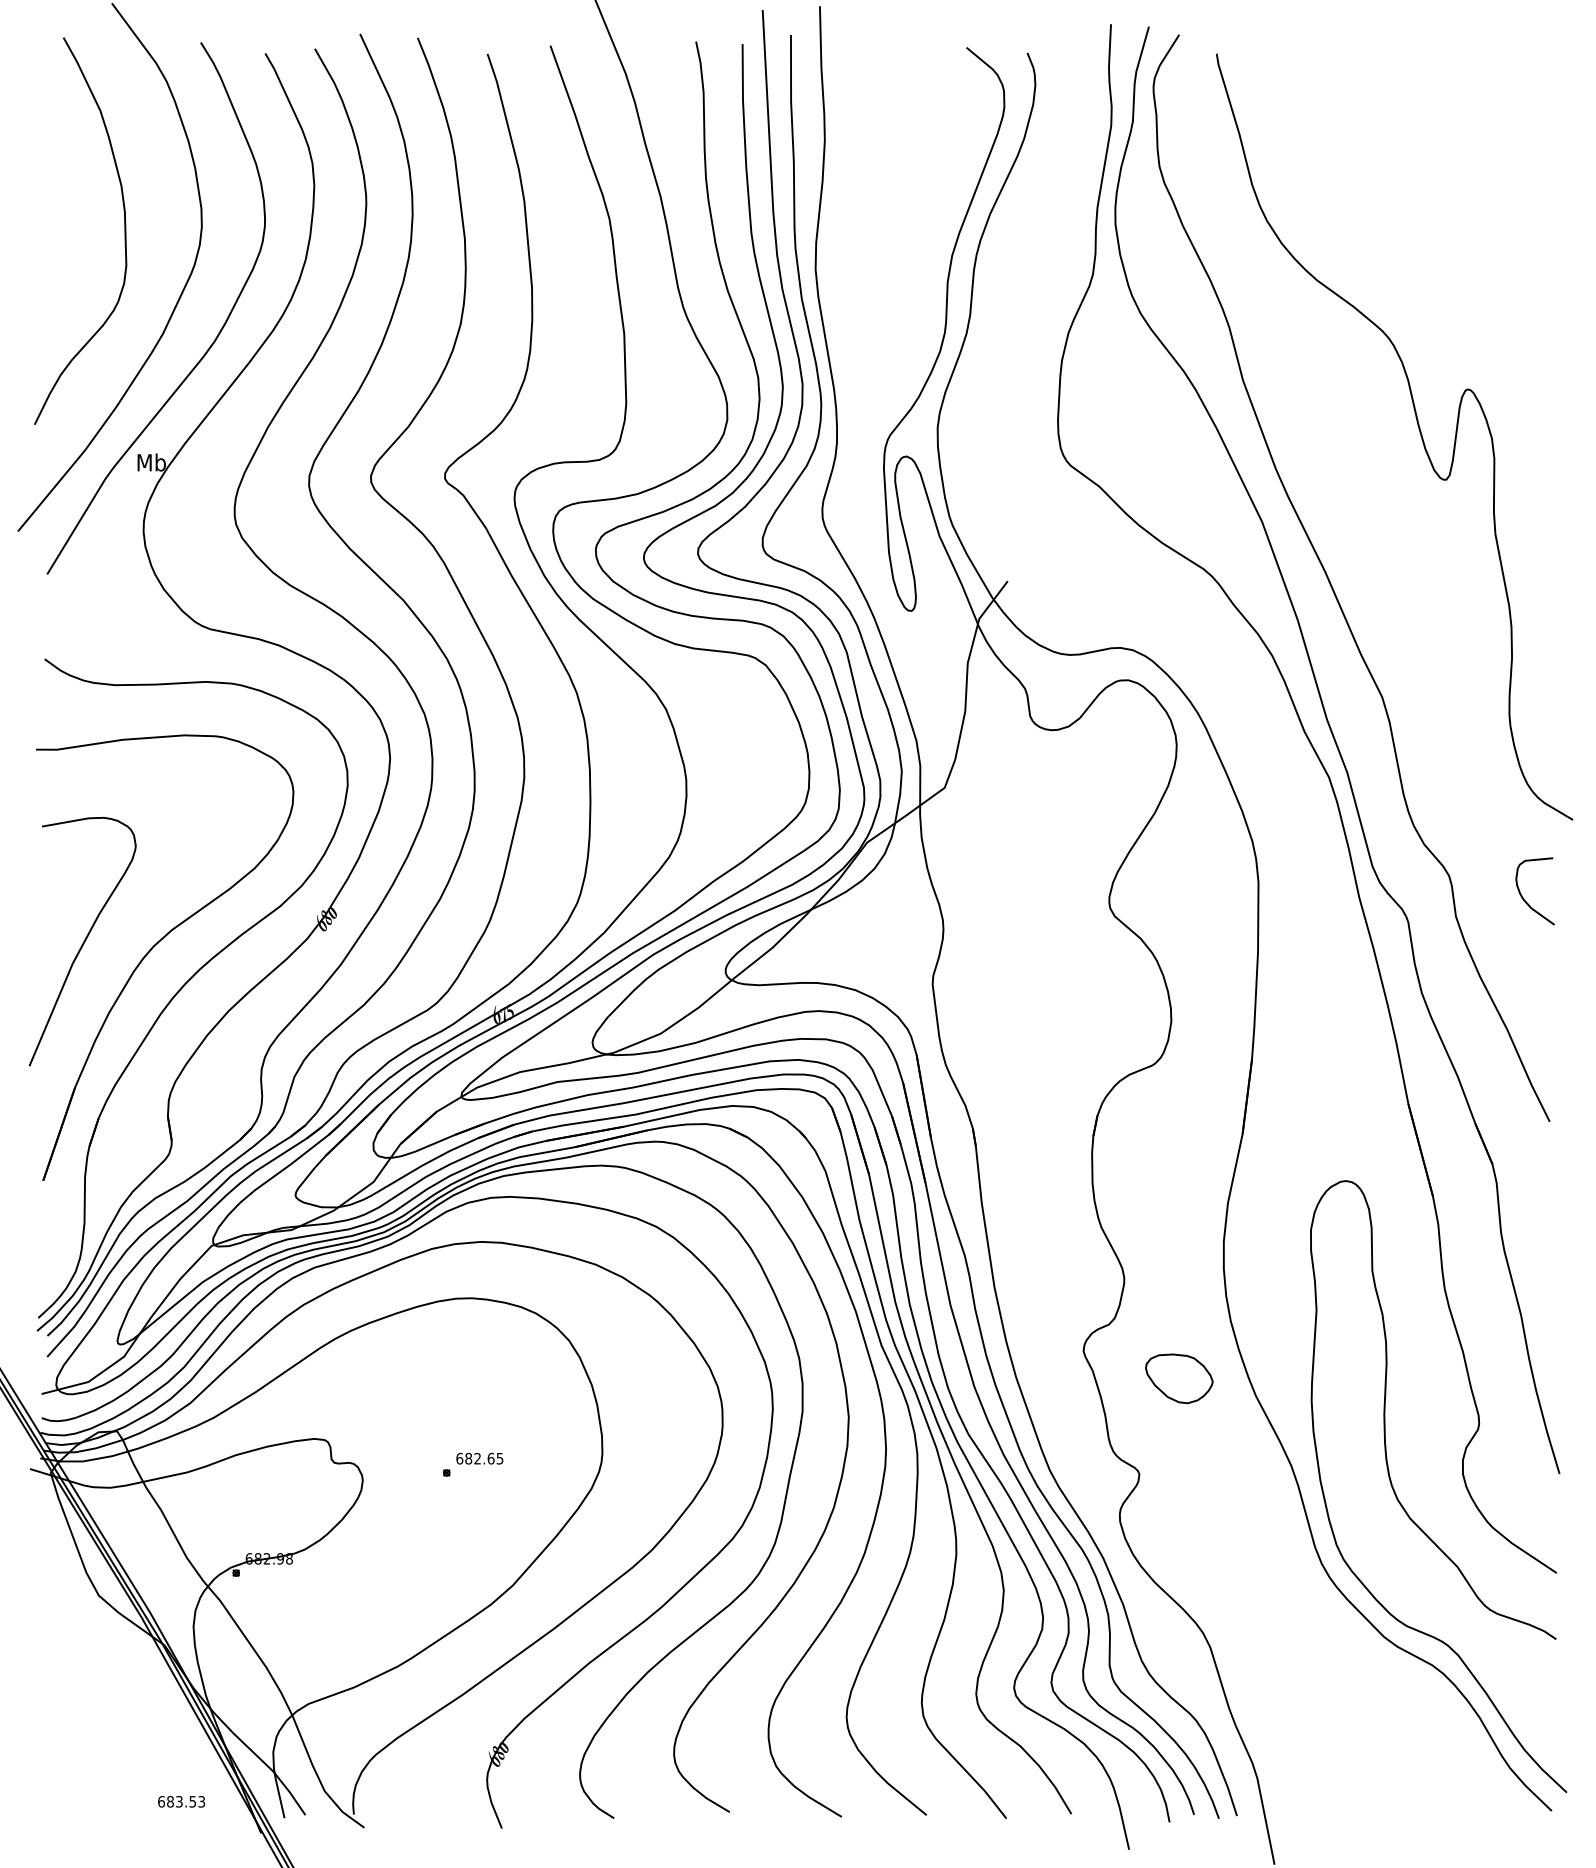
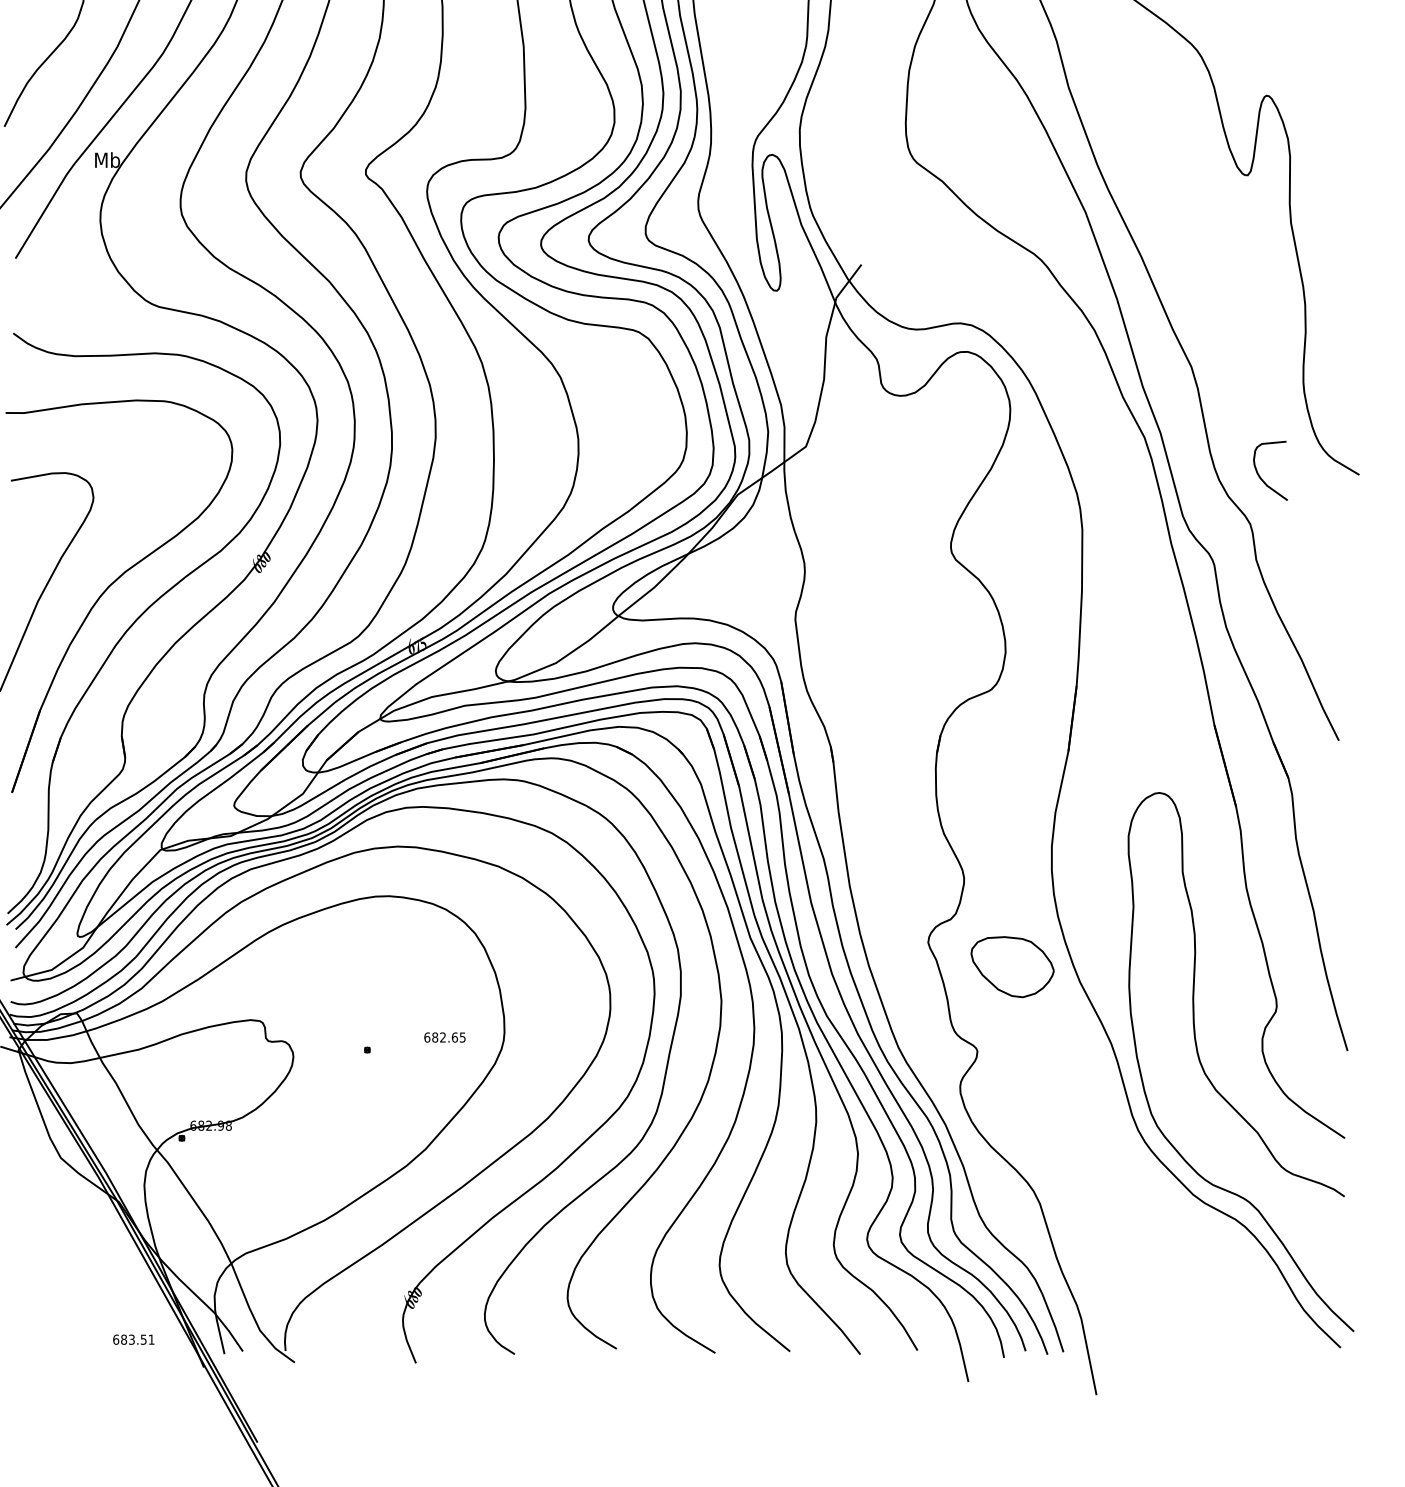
curve: (1523, 897) -> (1260, 476), moved
part: (1179, 1378) -> (1012, 966), size x1.4
text: (479, 1458) -> (444, 1037), moved
text: (201, 1801) -> (151, 1339), 683.53 -> 683.51

